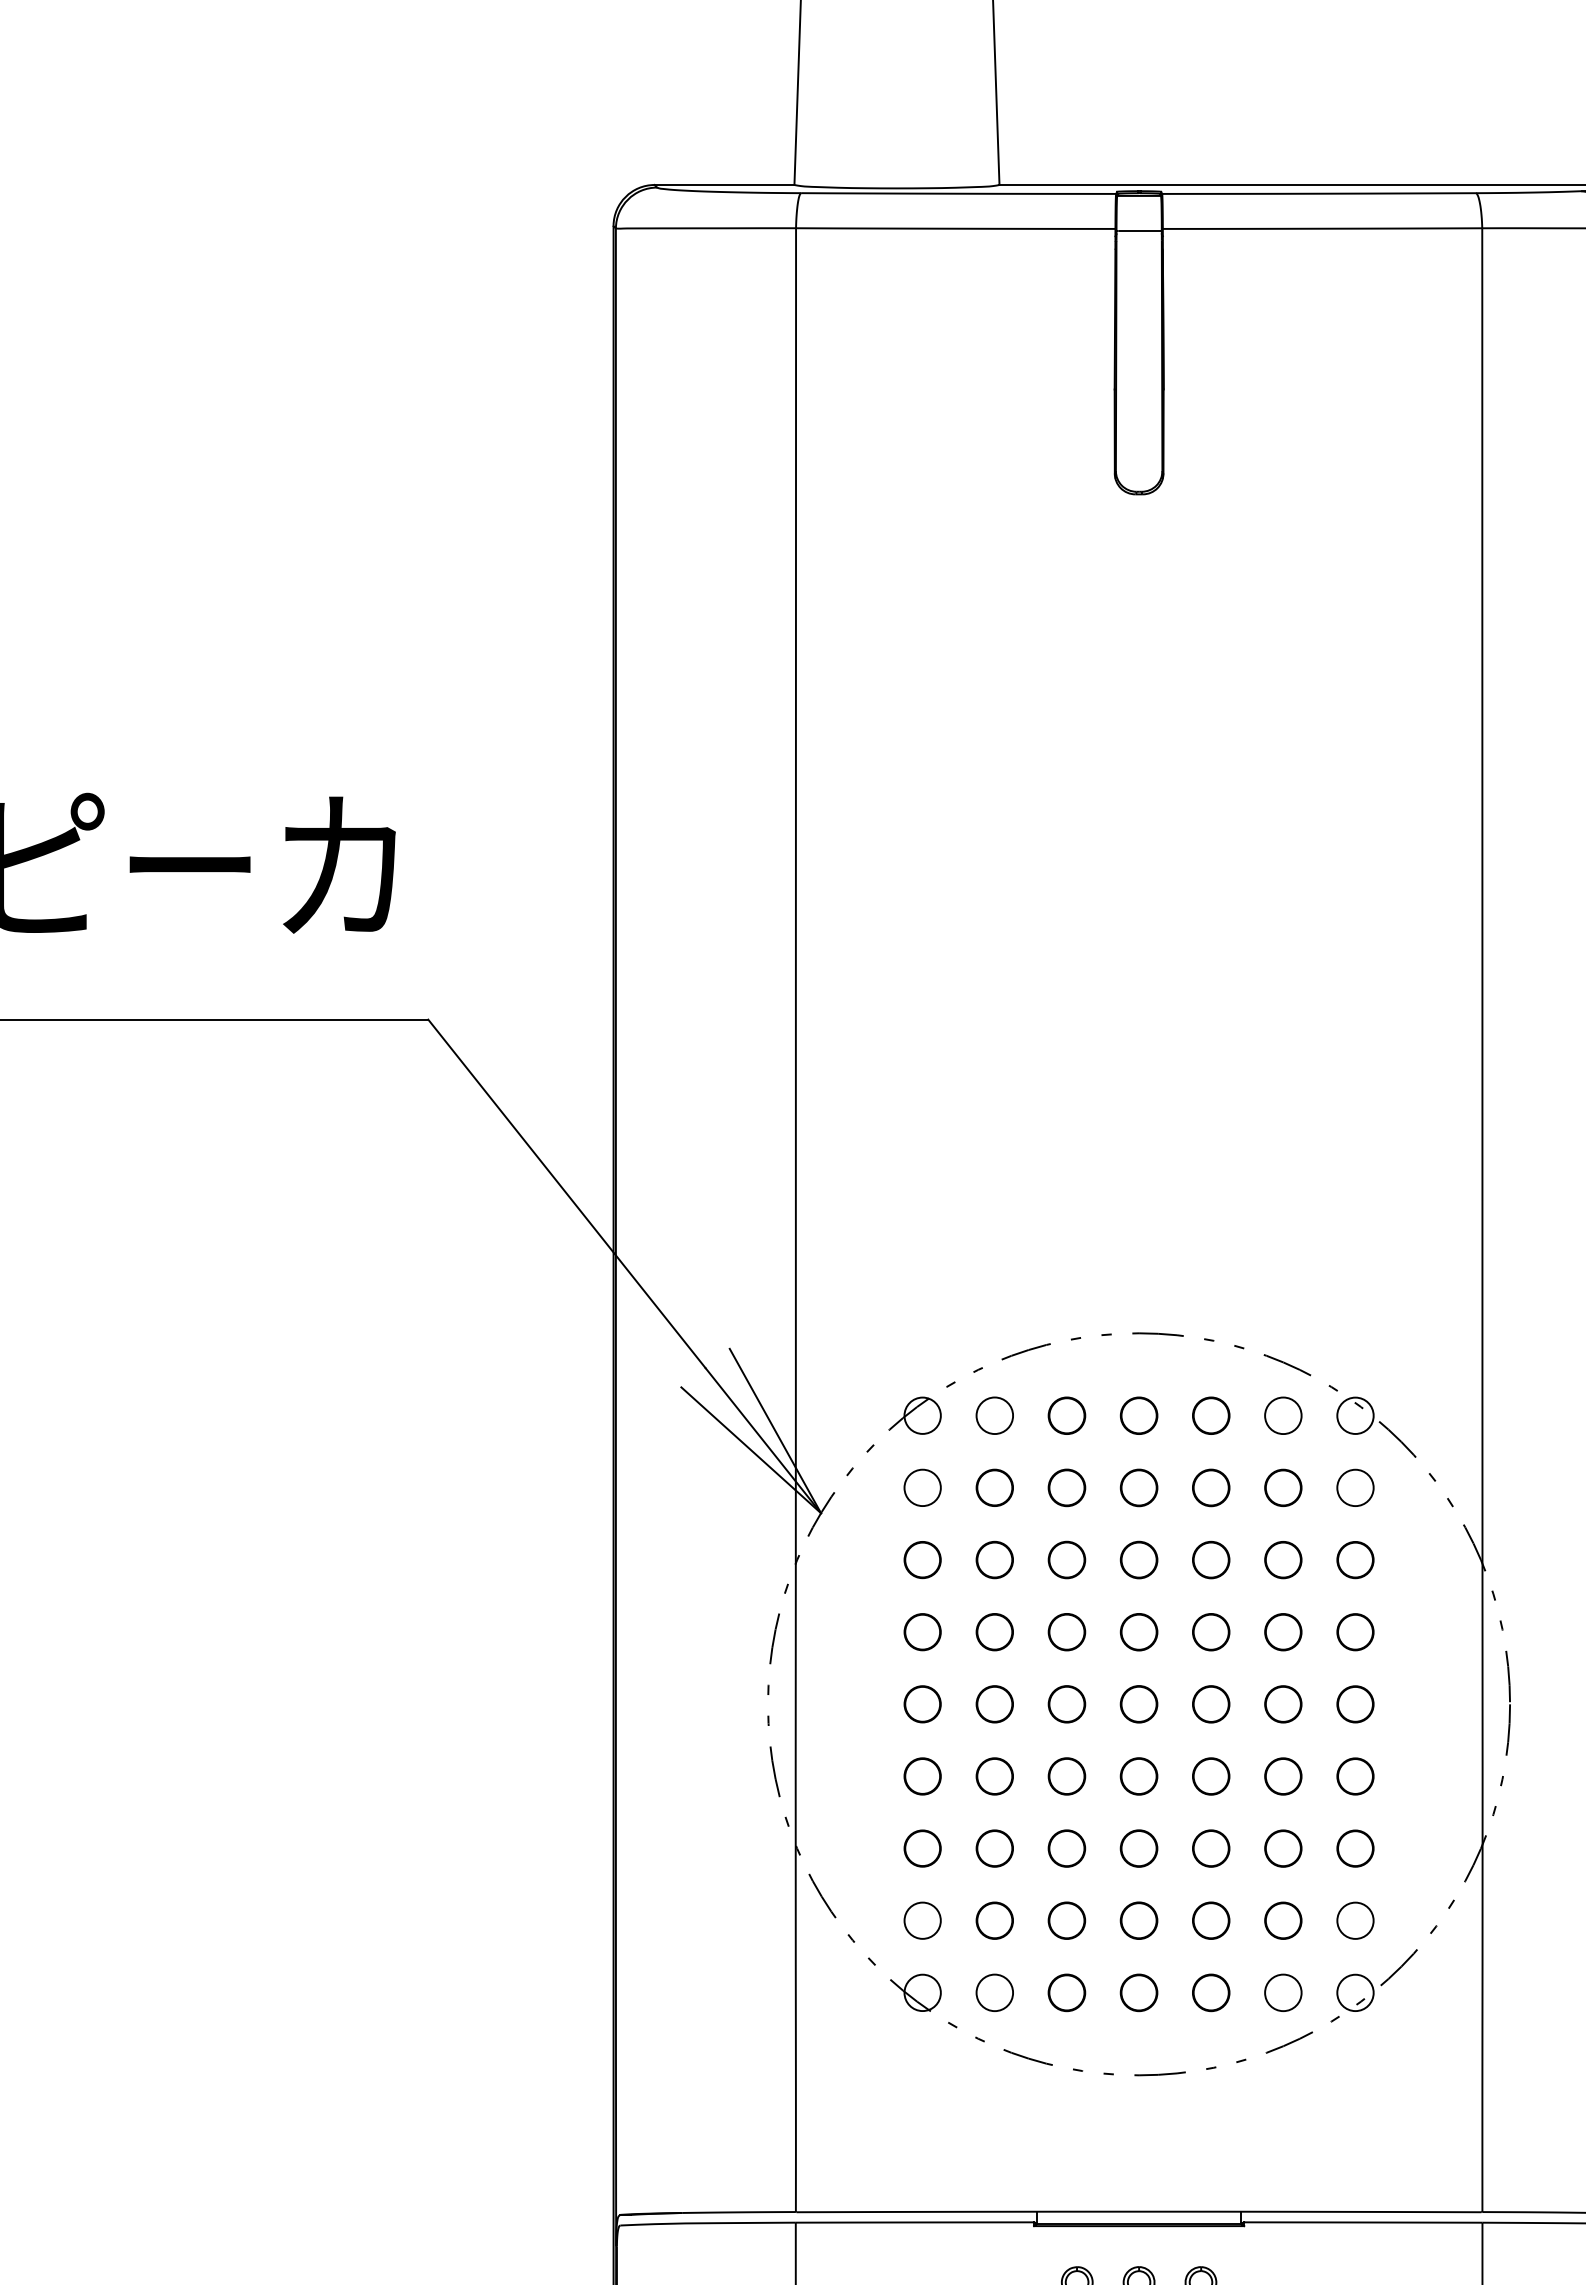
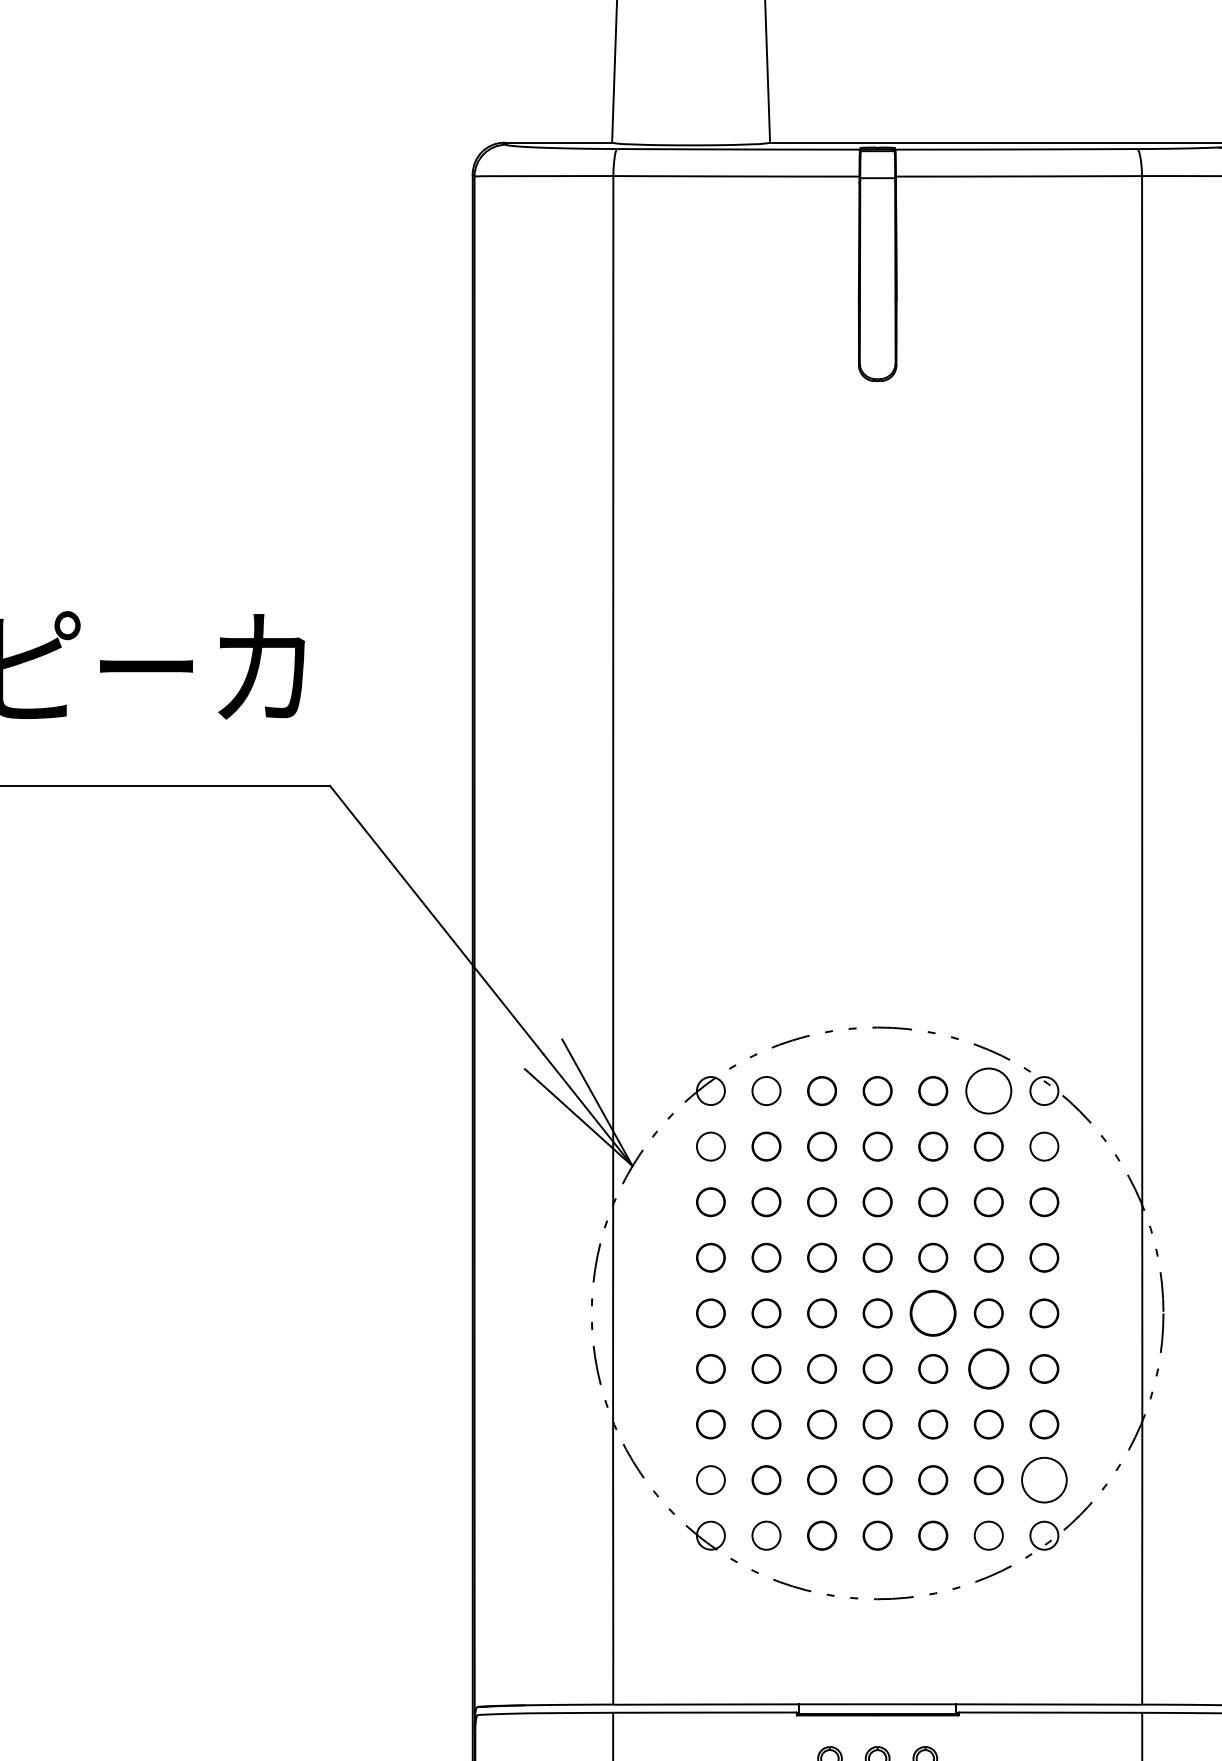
circle: (1283, 1415) -> (988, 1090), size x1.6
circle: (1211, 1704) -> (933, 1313), size x1.6
circle: (1283, 1776) -> (988, 1368), size x1.4
circle: (1355, 1920) -> (1044, 1479), size x1.6

